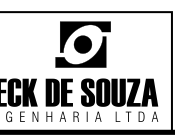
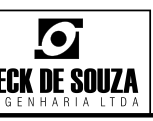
part: (82, 44) -> (58, 38), moved

